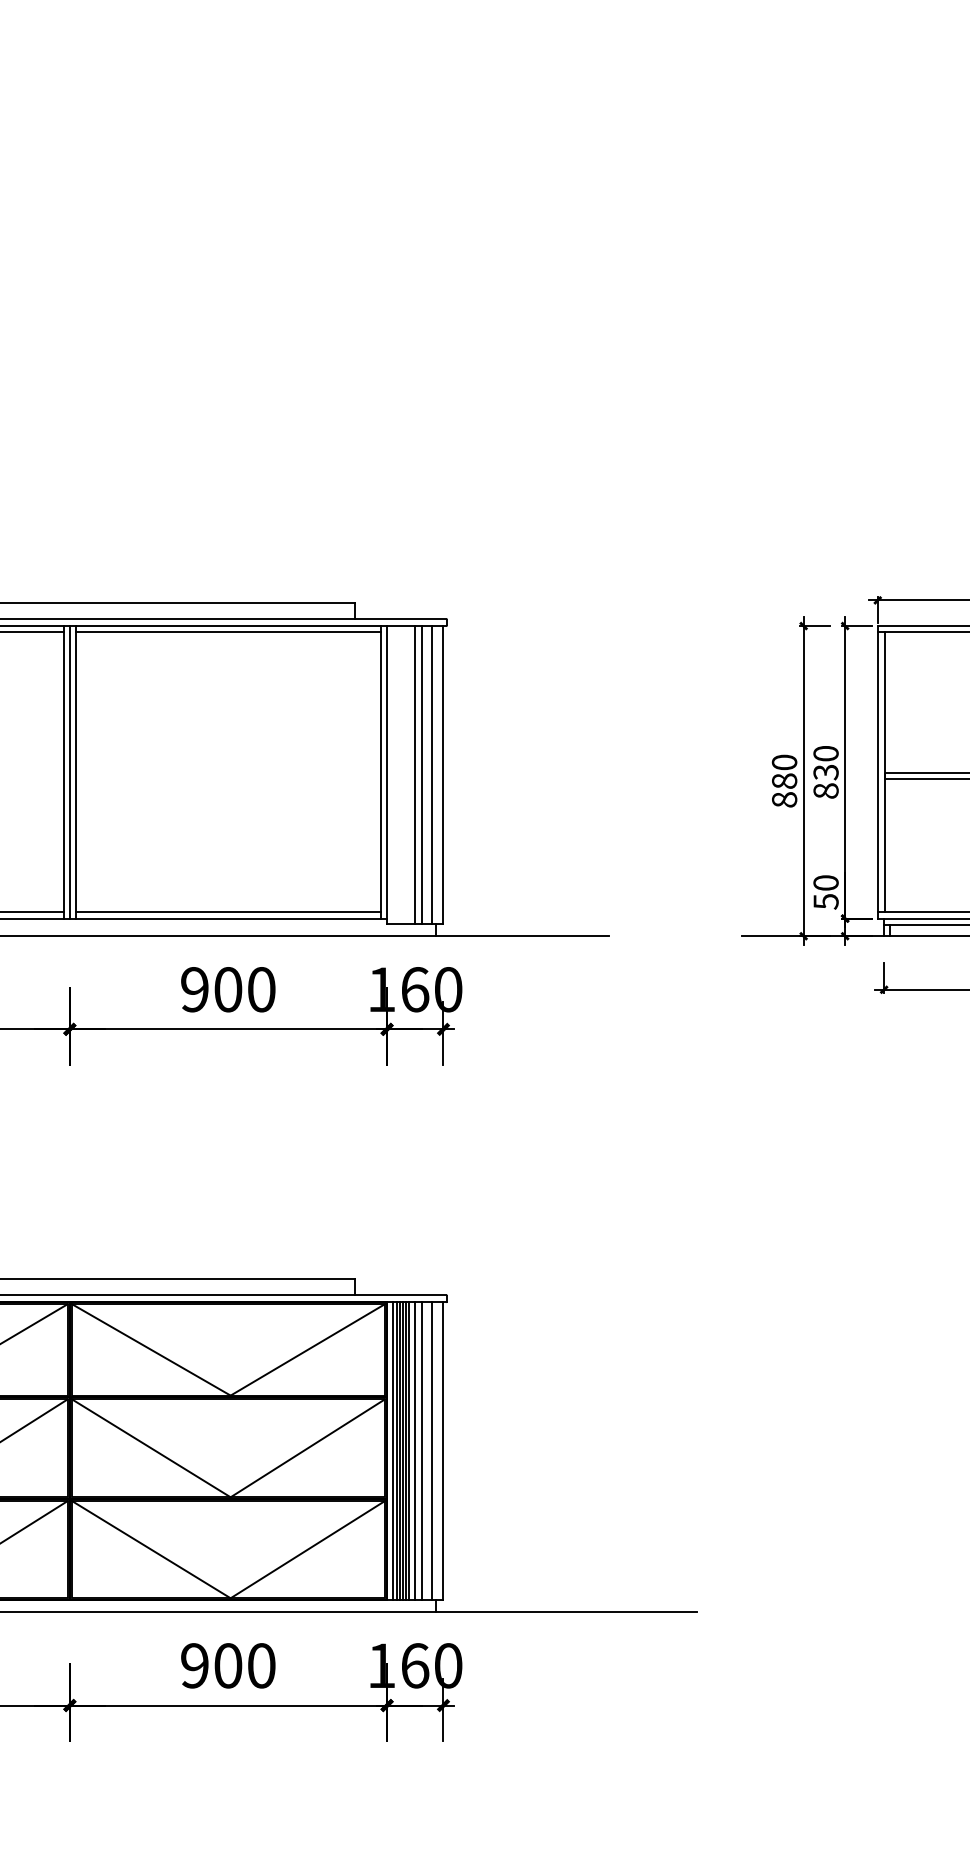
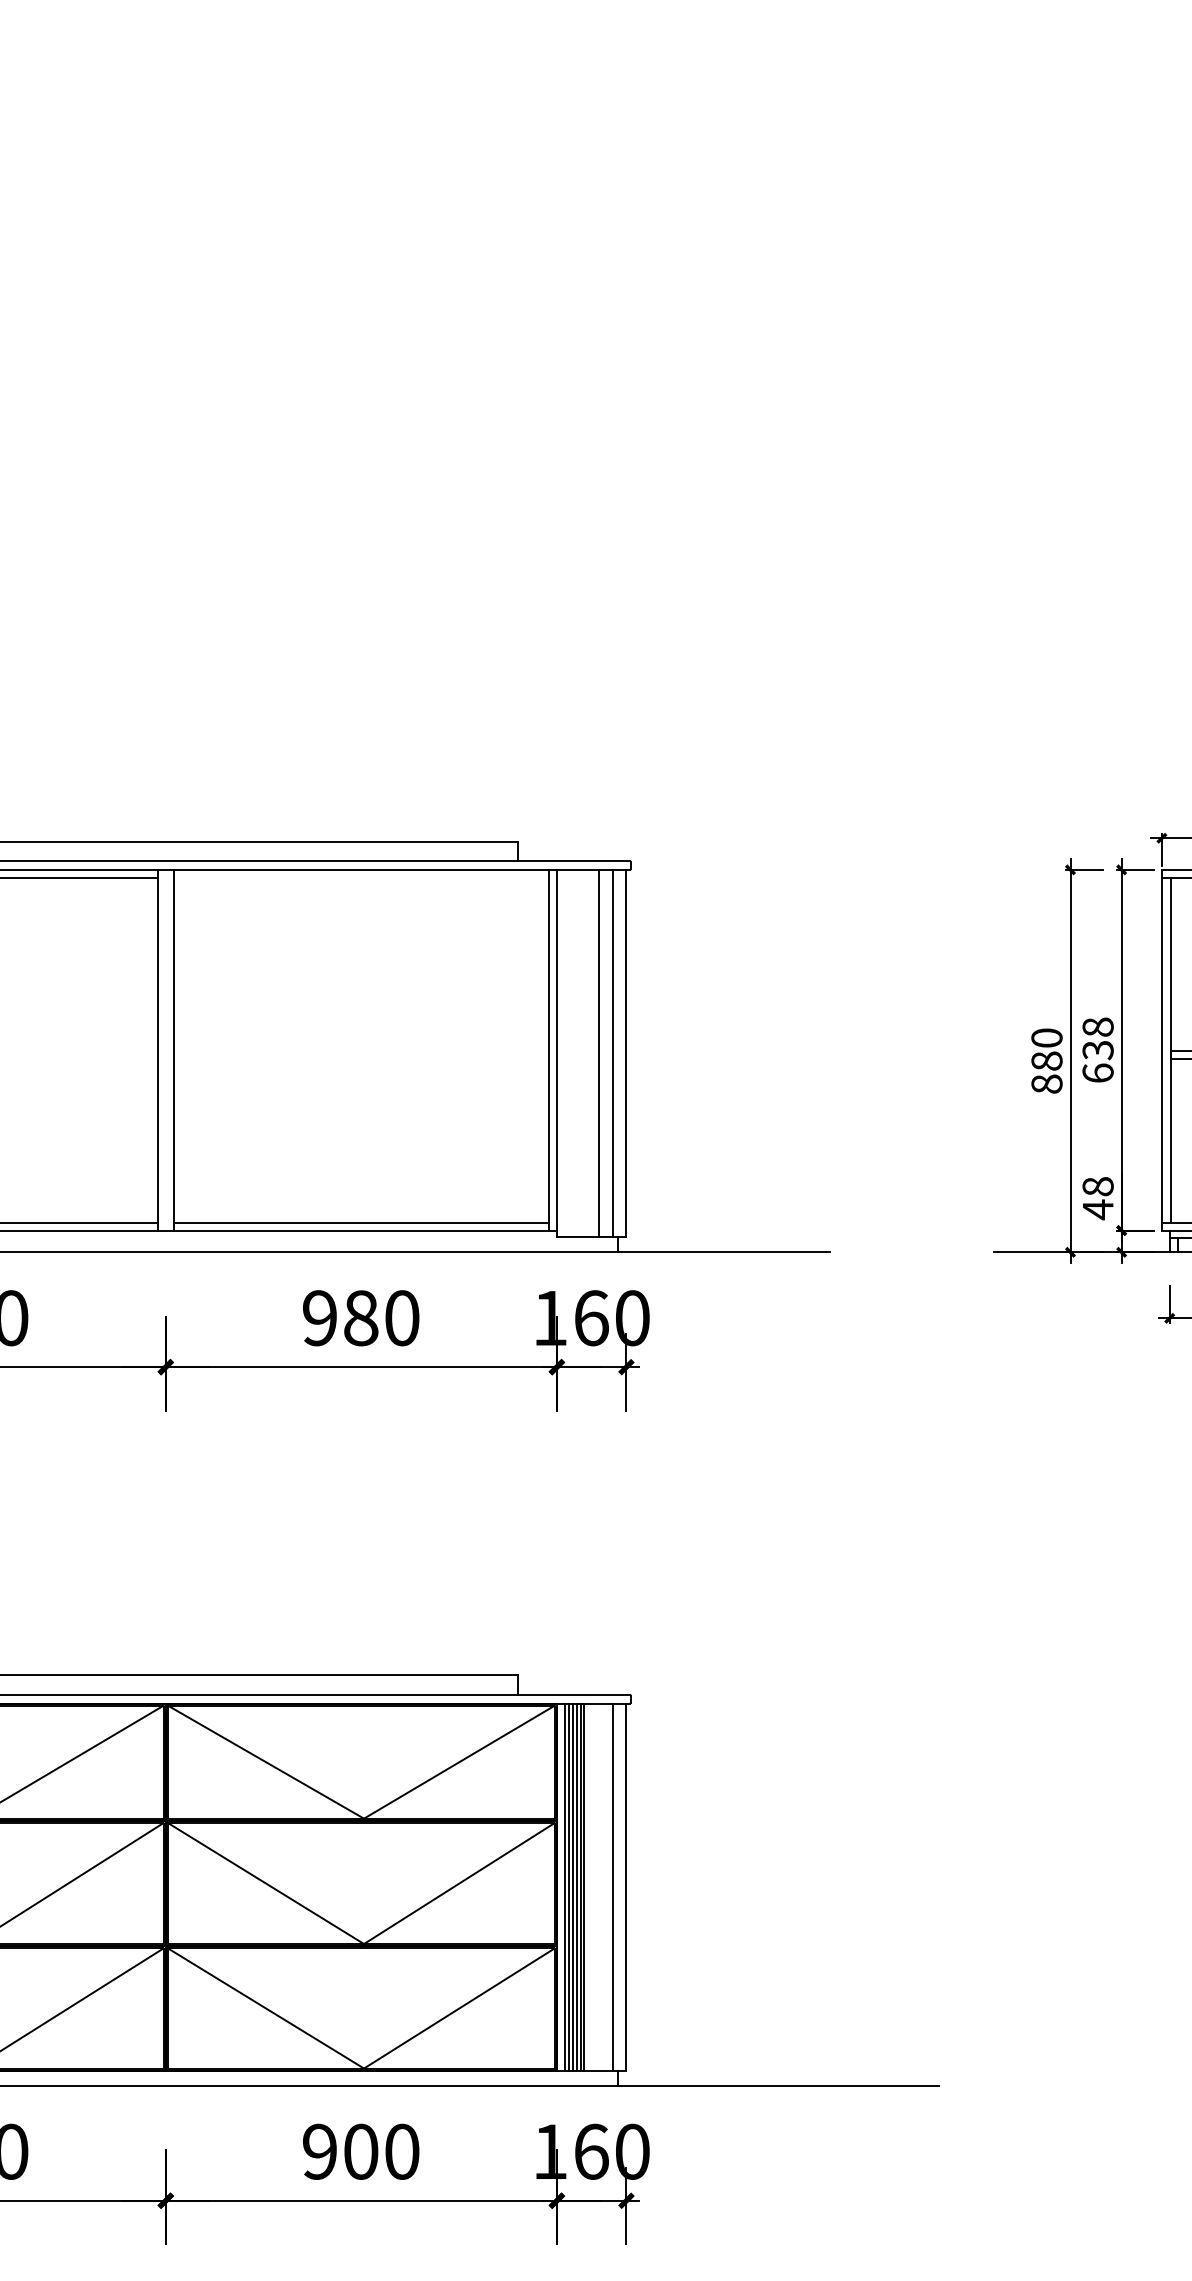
line: (228, 632) -> (361, 877), removed
text: (825, 771) -> (1097, 1049), 830 -> 638
line: (69, 772) -> (165, 1050), removed
line: (414, 774) -> (590, 1052), removed
text: (825, 892) -> (1097, 1198), 50 -> 48
text: (228, 989) -> (361, 1317), 900 -> 980
line: (414, 1451) -> (590, 1887), removed
line: (421, 1451) -> (599, 1887), removed

